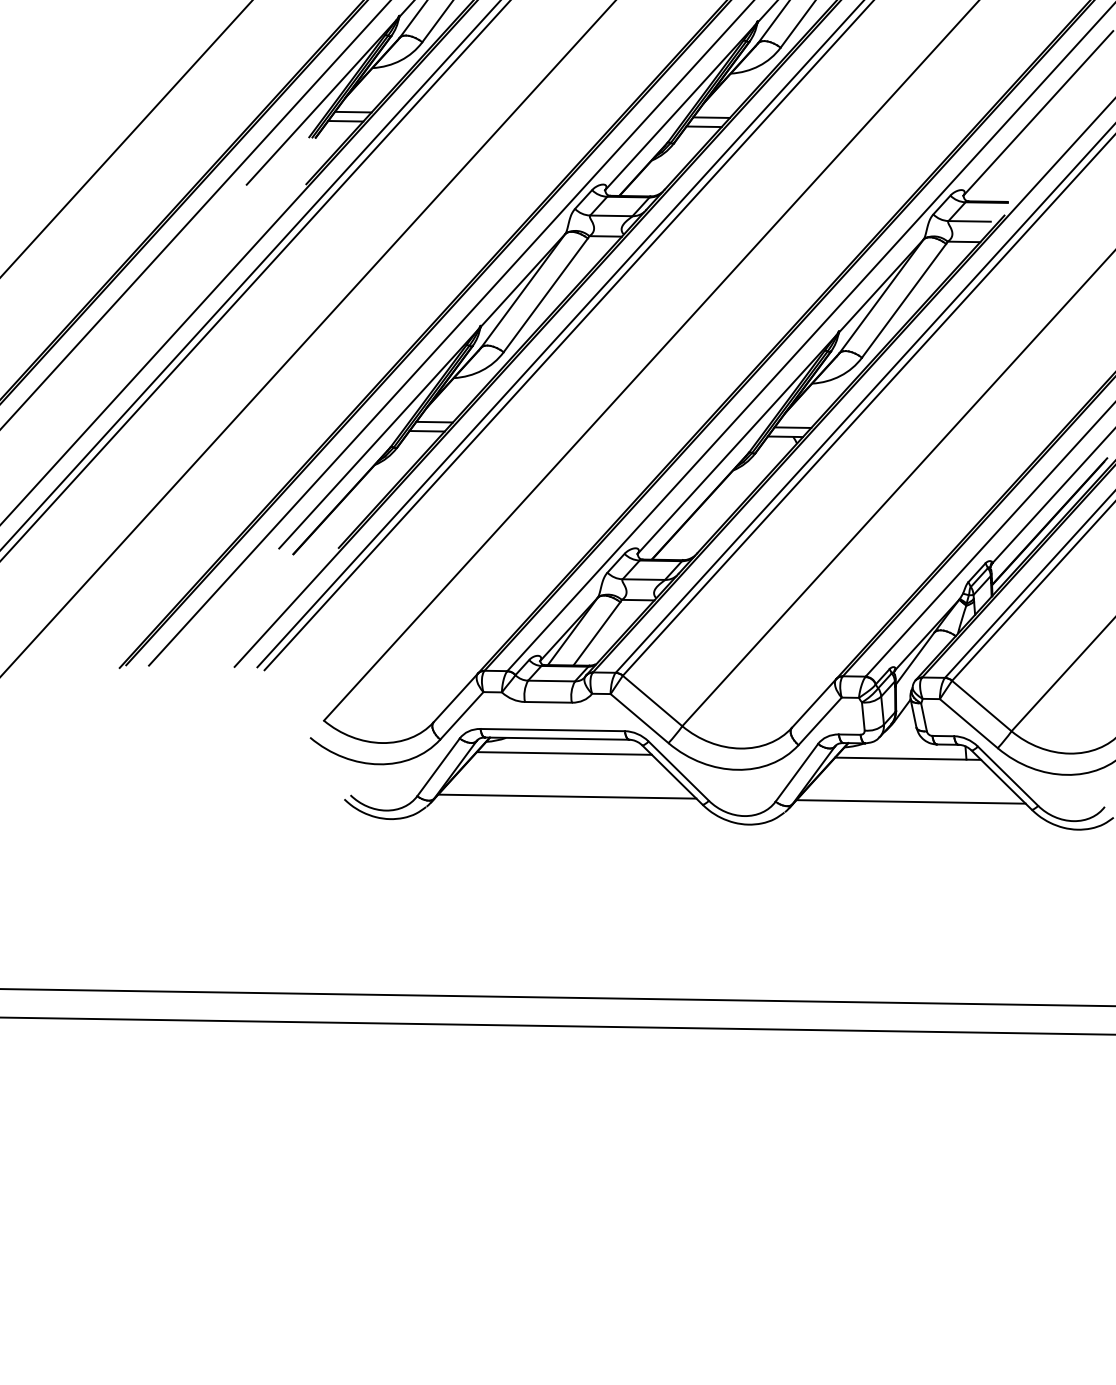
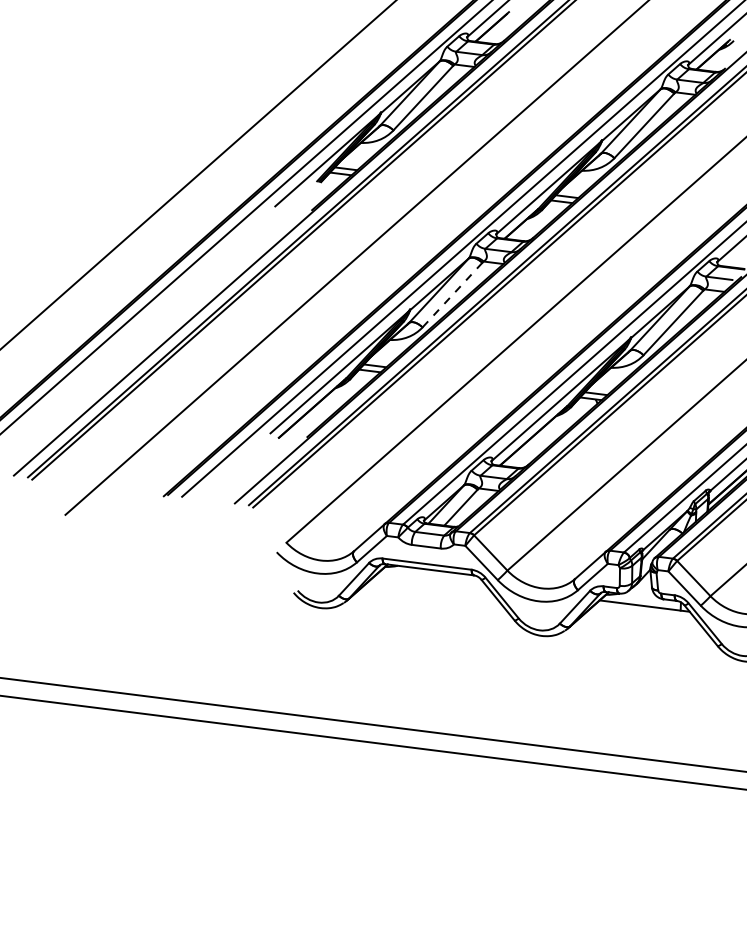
line: (545, 295) -> (452, 295), solid -> dashed
line: (564, 753) -> (432, 579), removed
line: (567, 797) -> (431, 606), removed
line: (910, 801) -> (643, 632), removed

